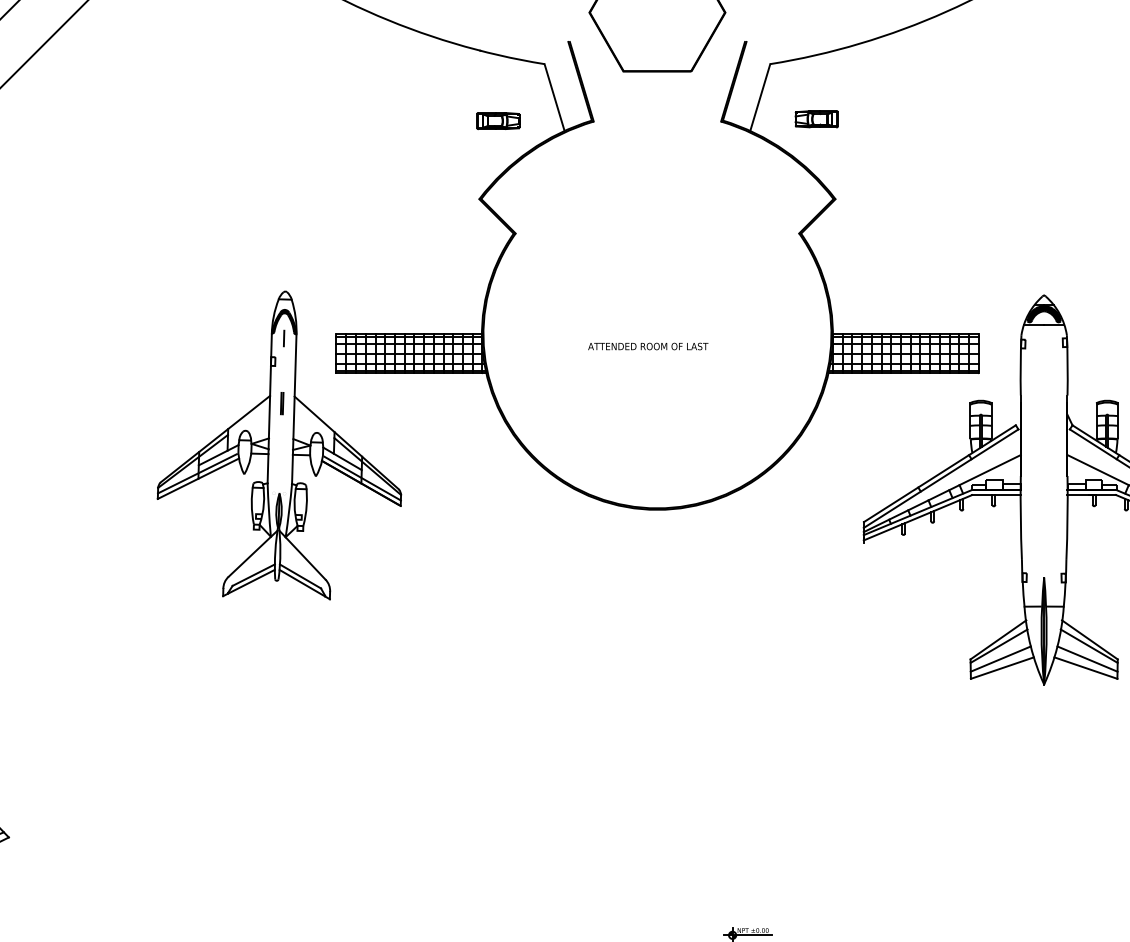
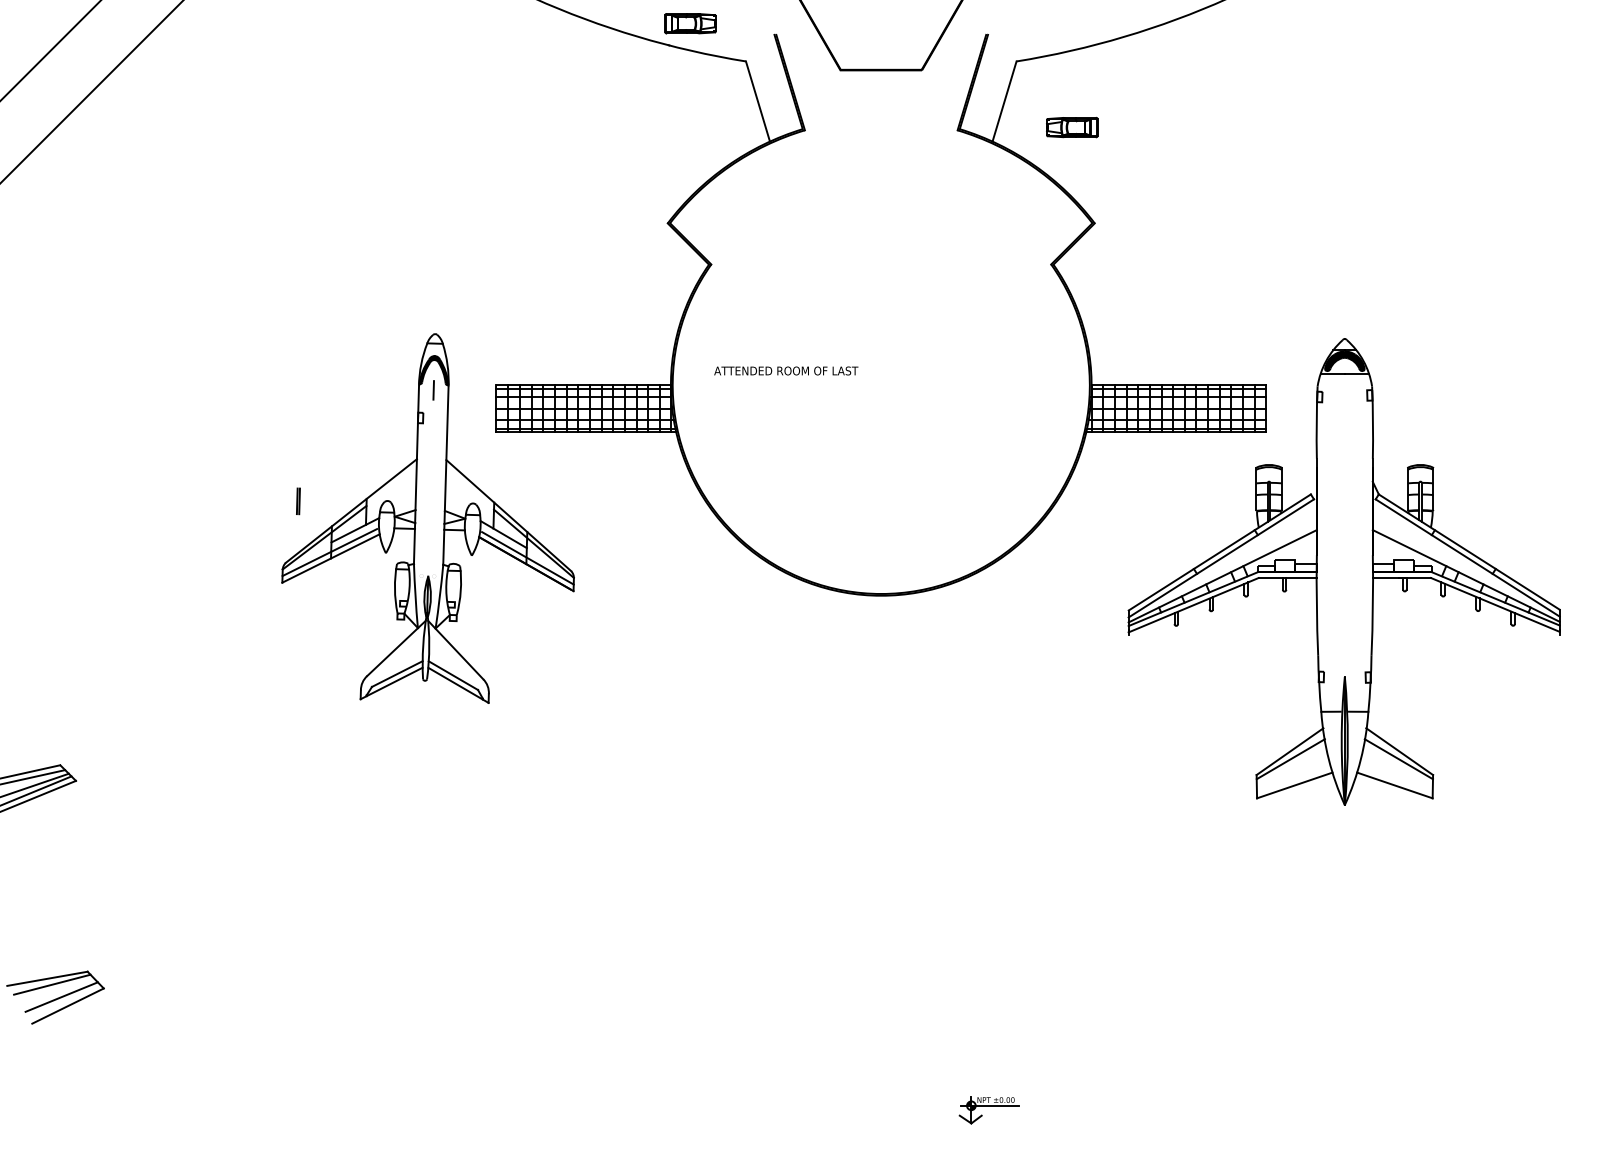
part: (498, 120) -> (690, 23), moved
text: (648, 346) -> (786, 370), moved
line: (282, 403) -> (298, 501), moved
line: (1000, 658) -> (1292, 774), removed
line: (1087, 658) -> (1396, 774), removed

